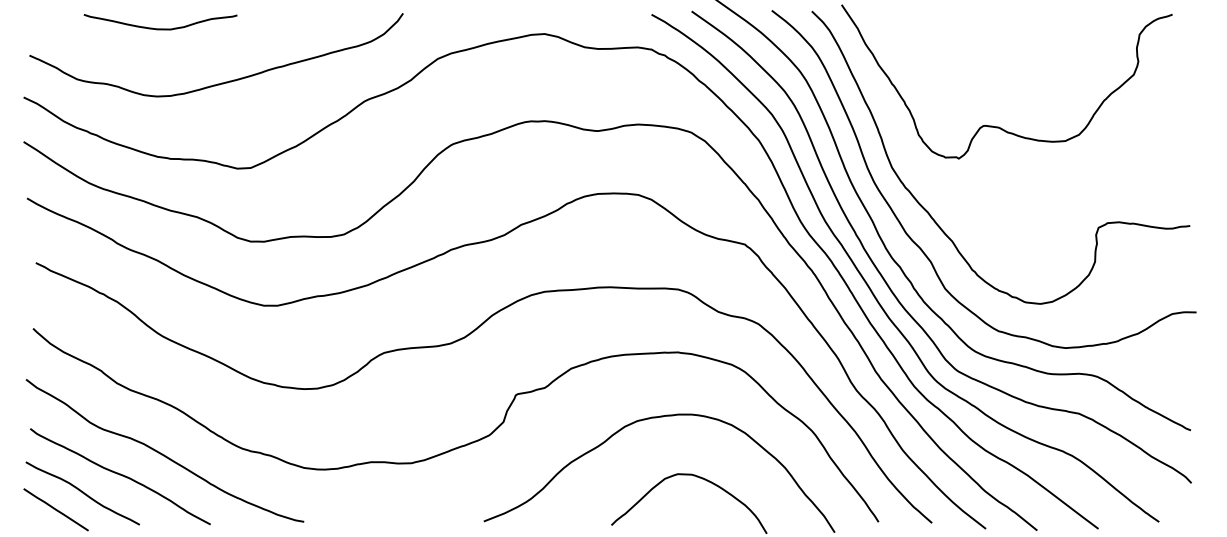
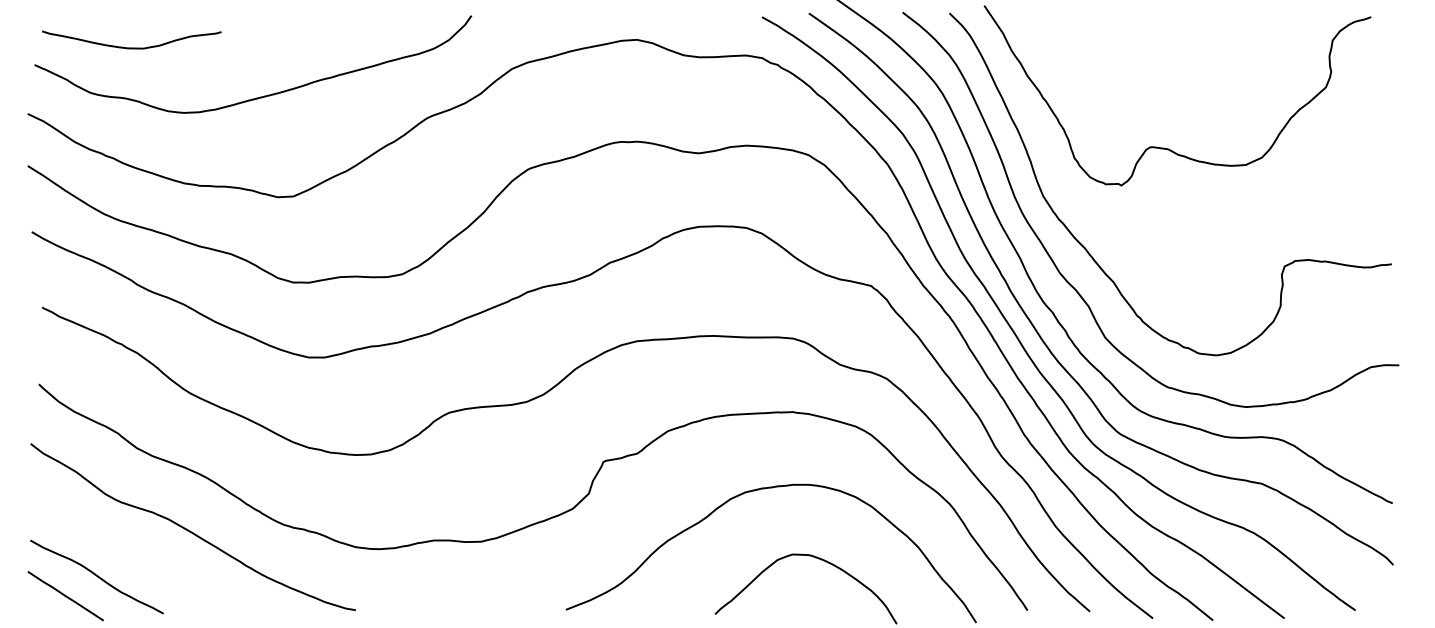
curve: (160, 28) -> (131, 47), moved
curve: (120, 475) -> (141, 556), removed

